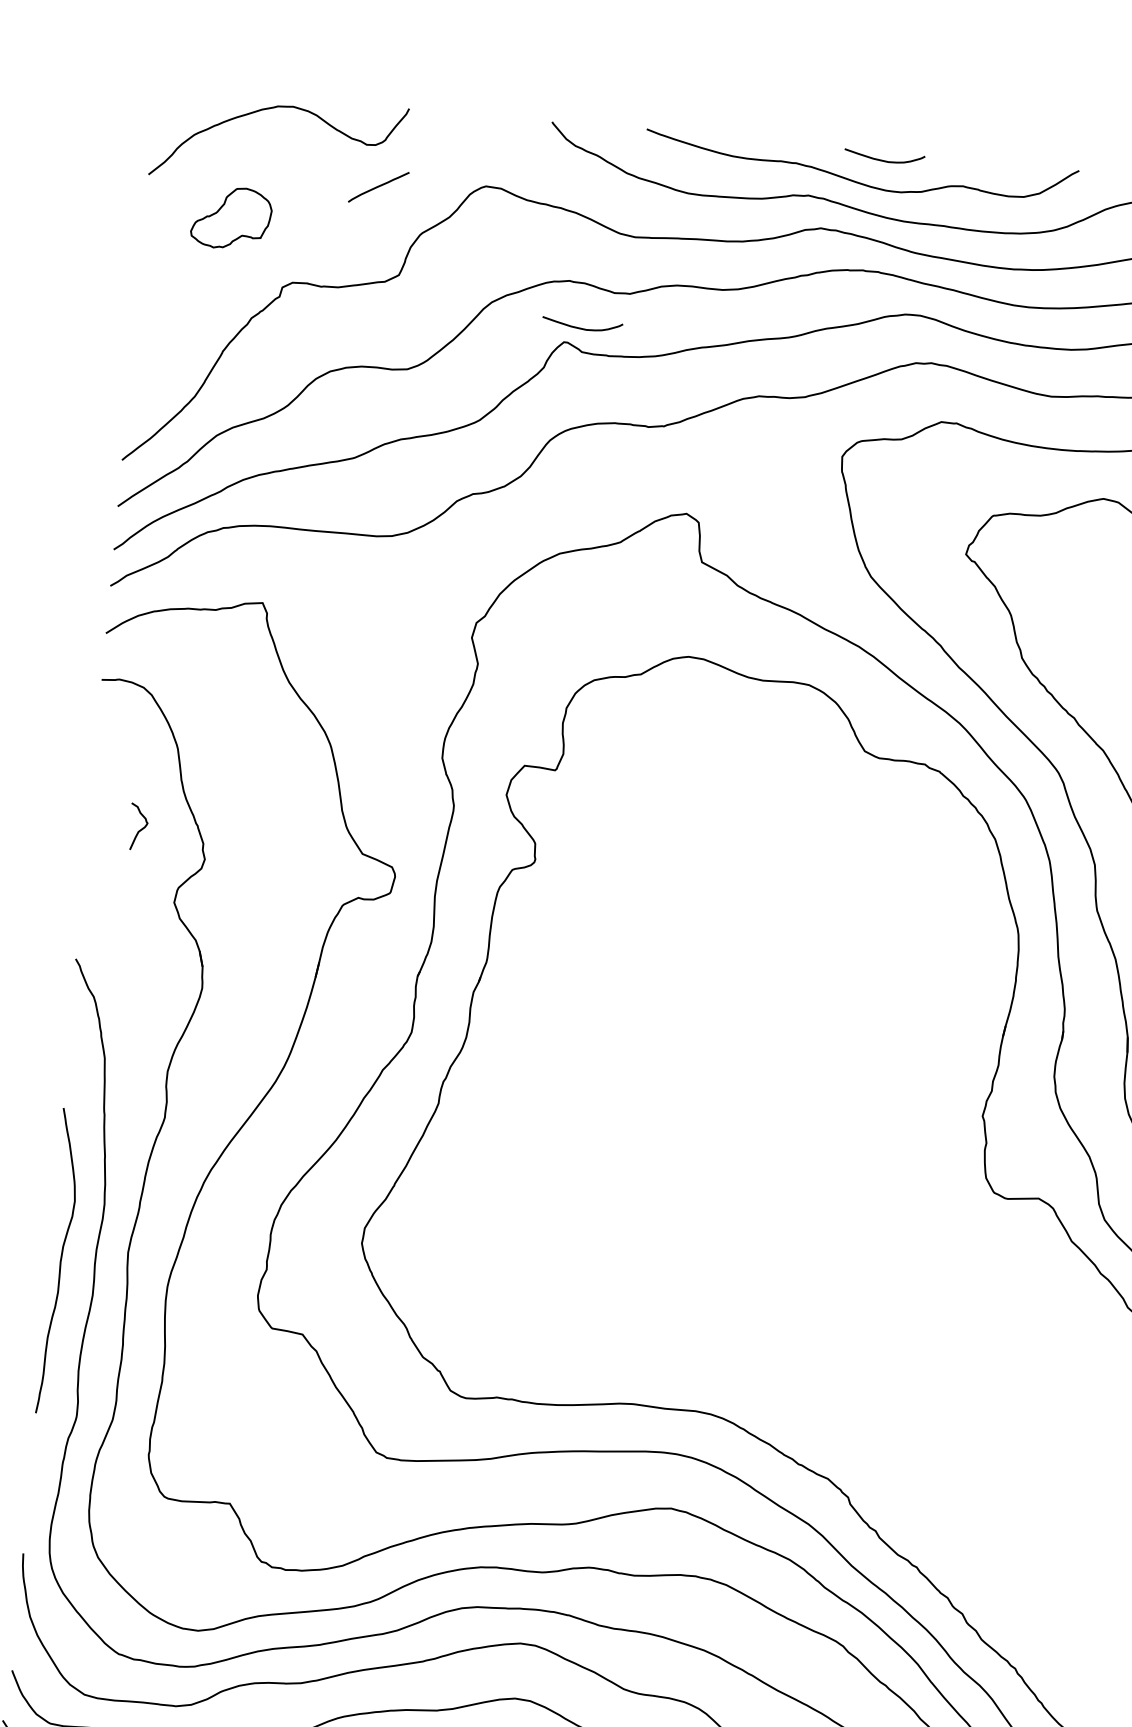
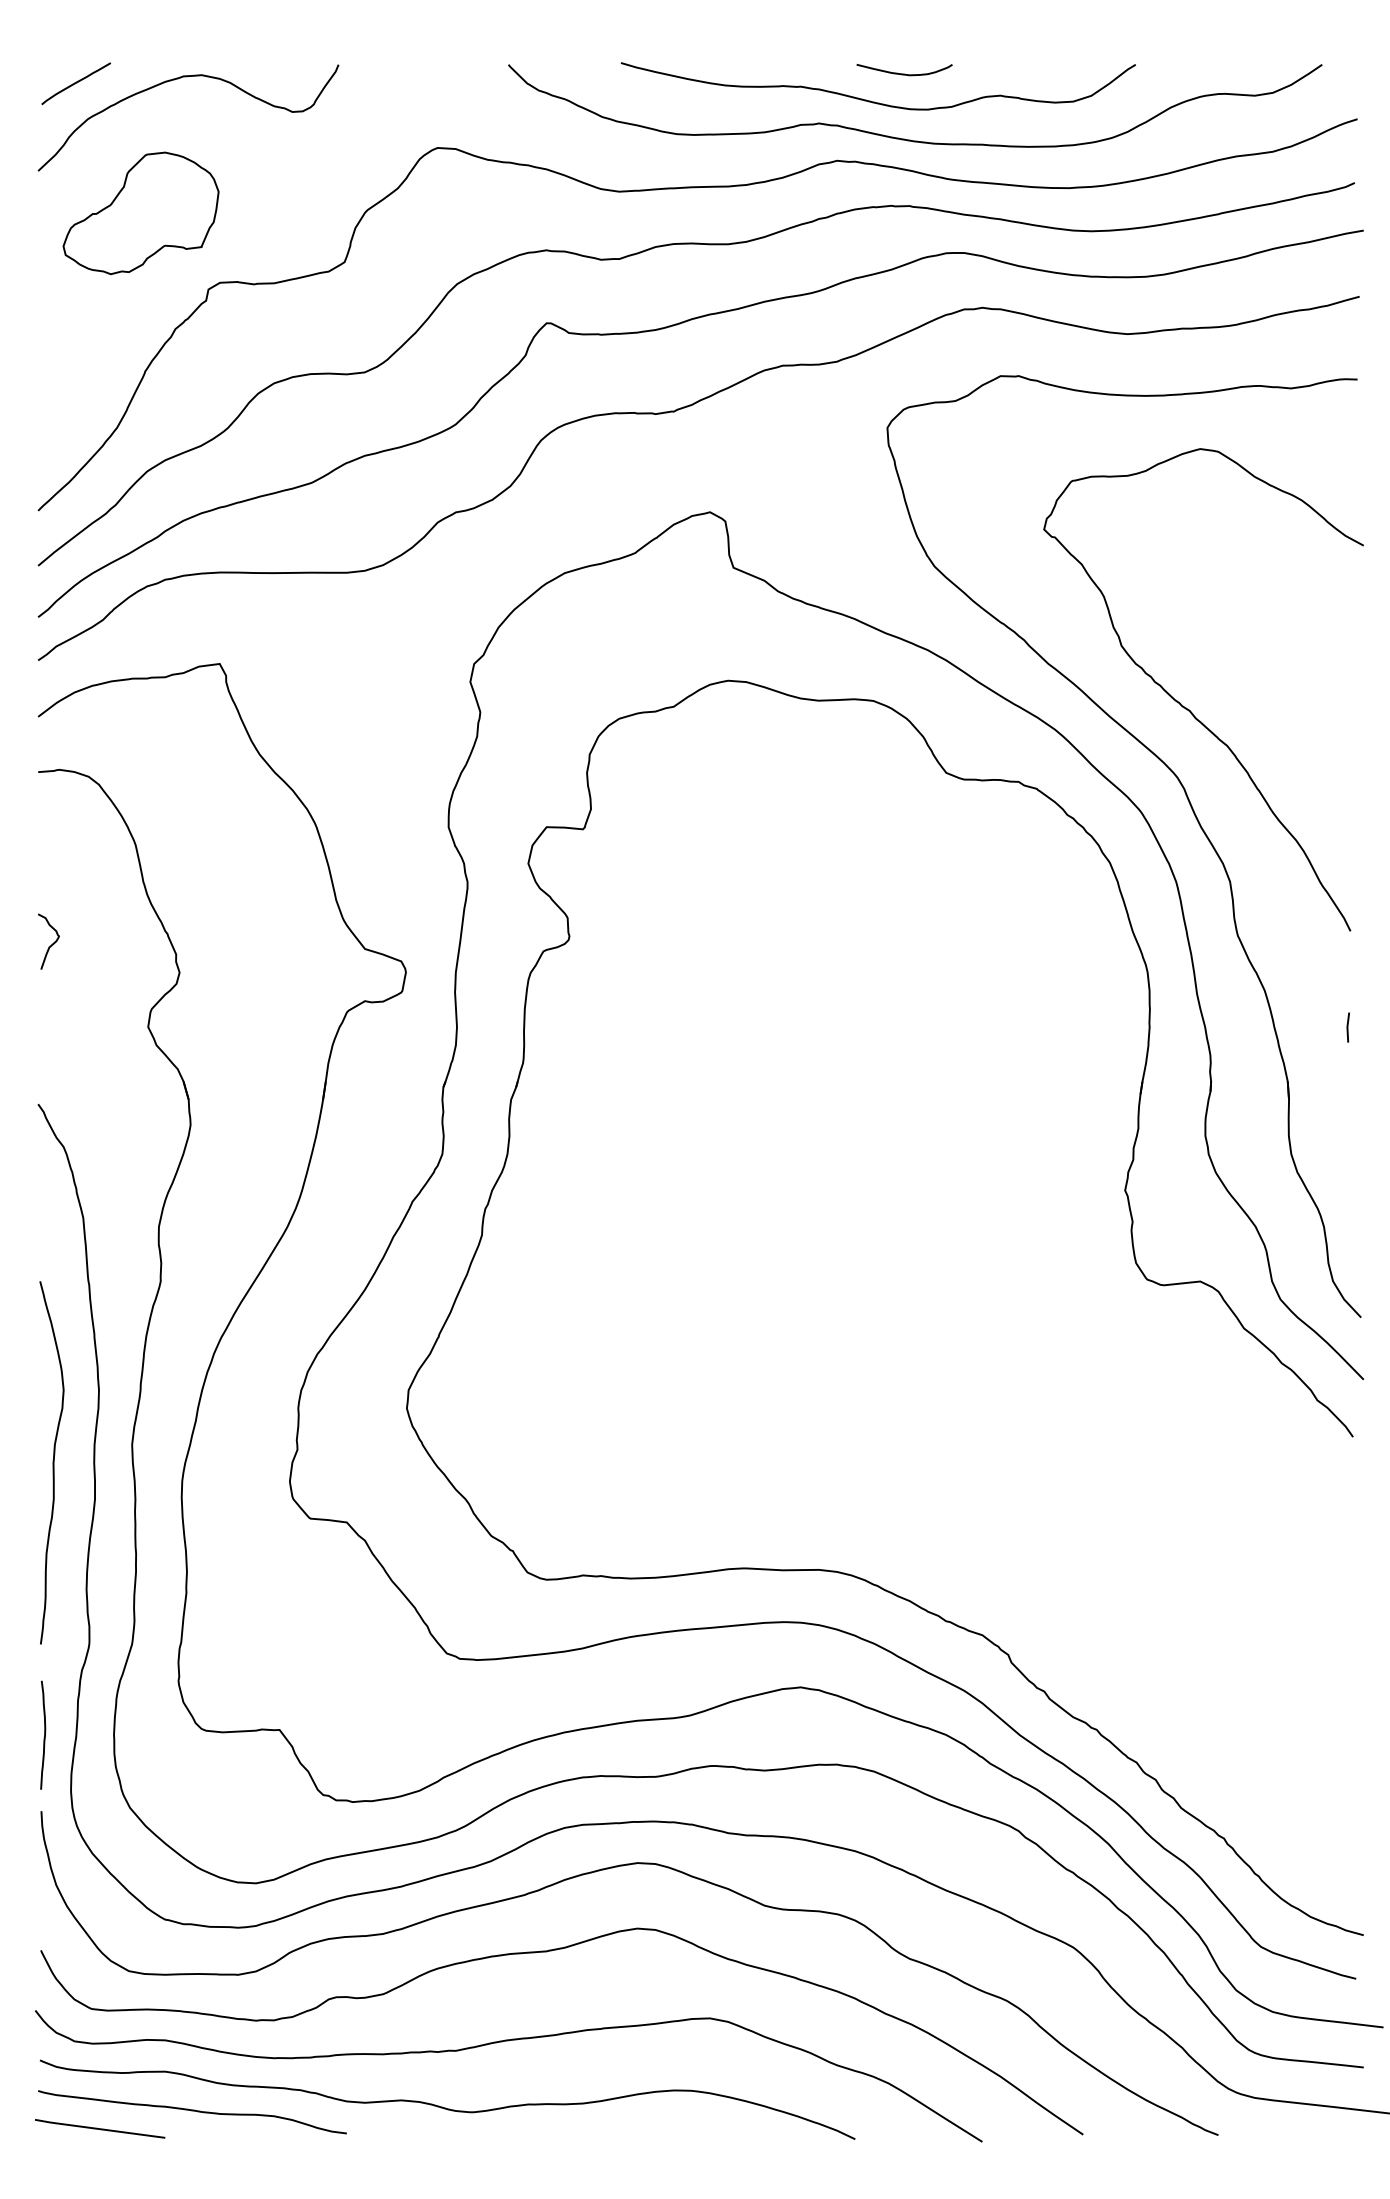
curve: (378, 186) -> (75, 83), moved
part: (231, 218) -> (140, 213), size x1.67
curve: (582, 327) -> (566, 304), removed
curve: (140, 829) -> (51, 944), moved
curve: (31, 1489) -> (44, 1734), added

